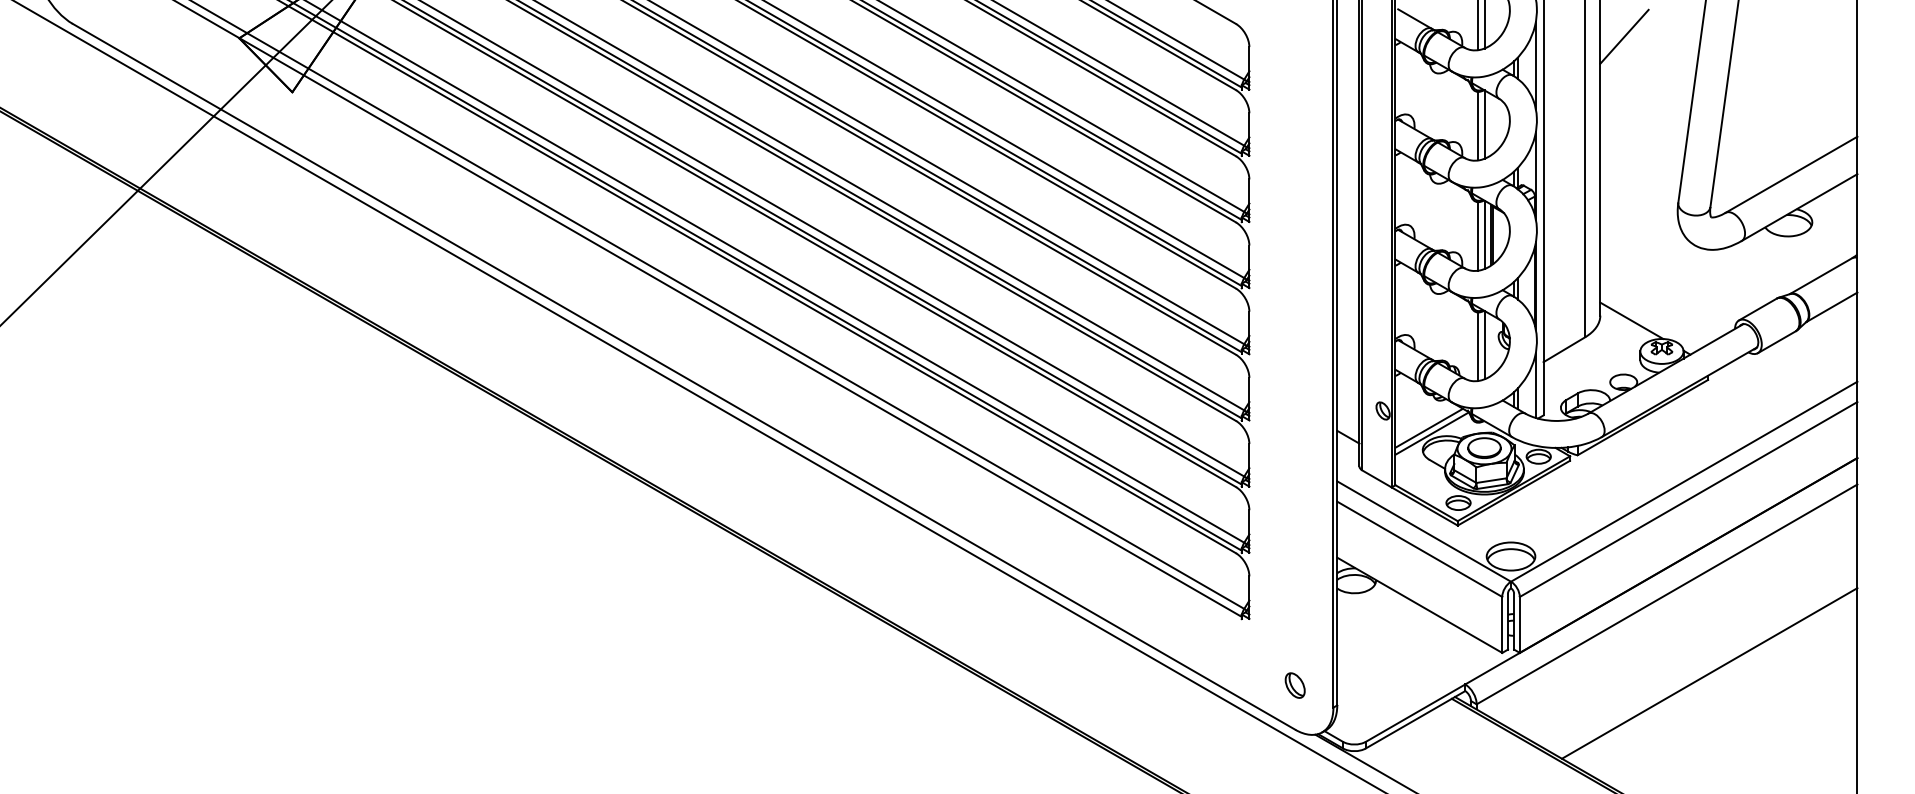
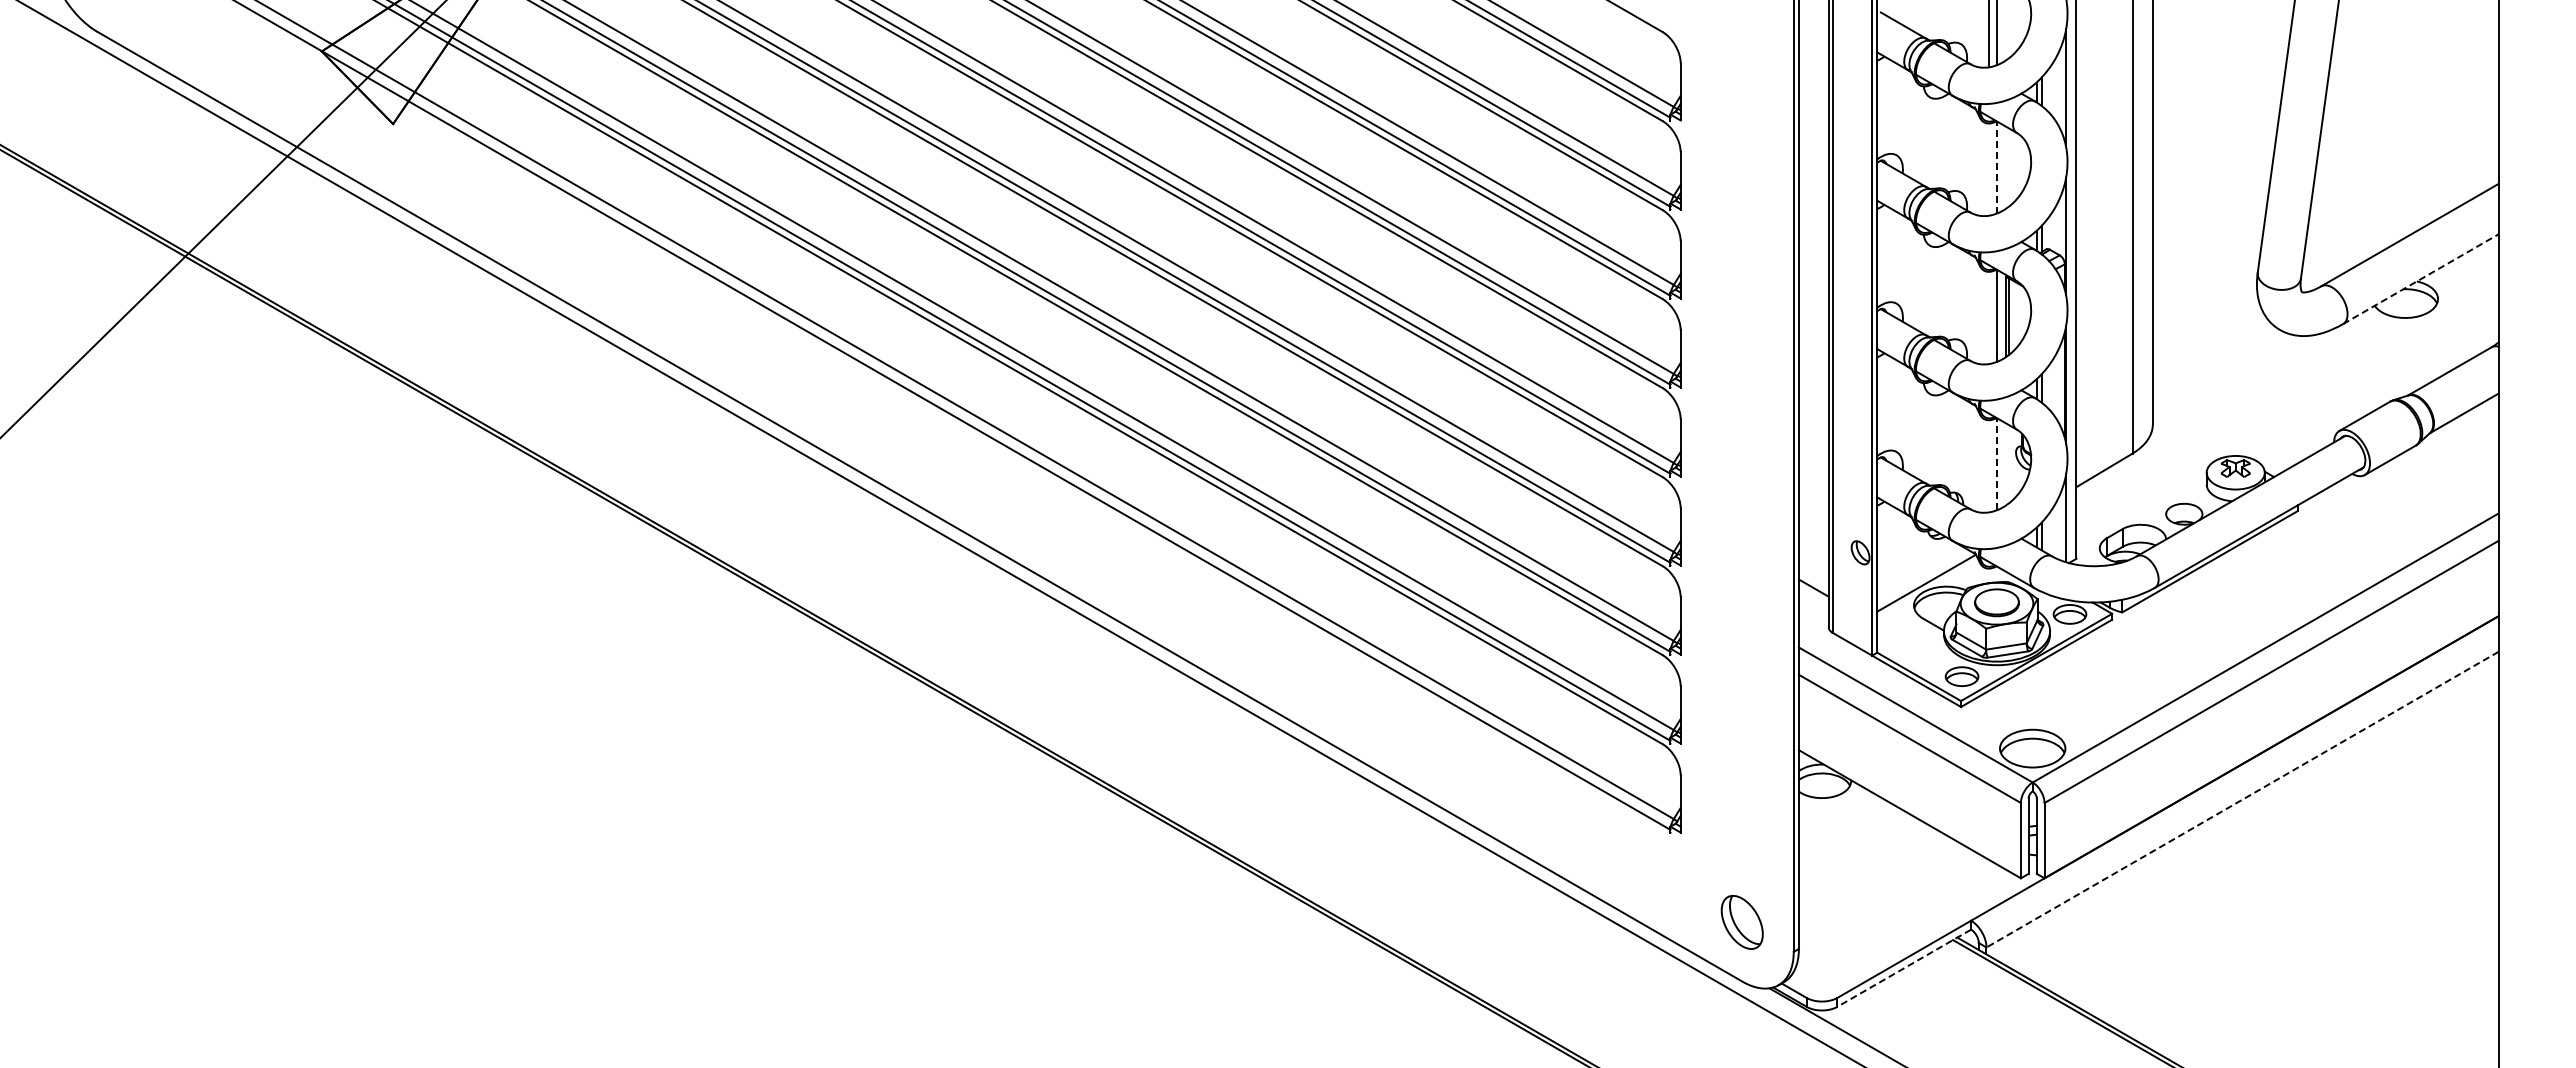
line: (1623, 36) -> (2184, 49), removed
line: (1484, 124) -> (1997, 167), solid -> dashed
line: (1478, 126) -> (1988, 169), removed
line: (1799, 207) -> (2420, 279), solid -> dashed
line: (1478, 236) -> (1988, 317), removed
line: (1631, 320) -> (2194, 431), removed
line: (1484, 344) -> (1997, 463), solid -> dashed
line: (1478, 346) -> (1988, 466), removed
line: (1429, 427) -> (1922, 575), removed
line: (1666, 594) -> (2242, 799), solid -> dashed
line: (1709, 673) -> (2299, 905), removed
part: (1295, 685) -> (1742, 921), size x1.6
line: (1415, 719) -> (1903, 968), solid -> dashed

